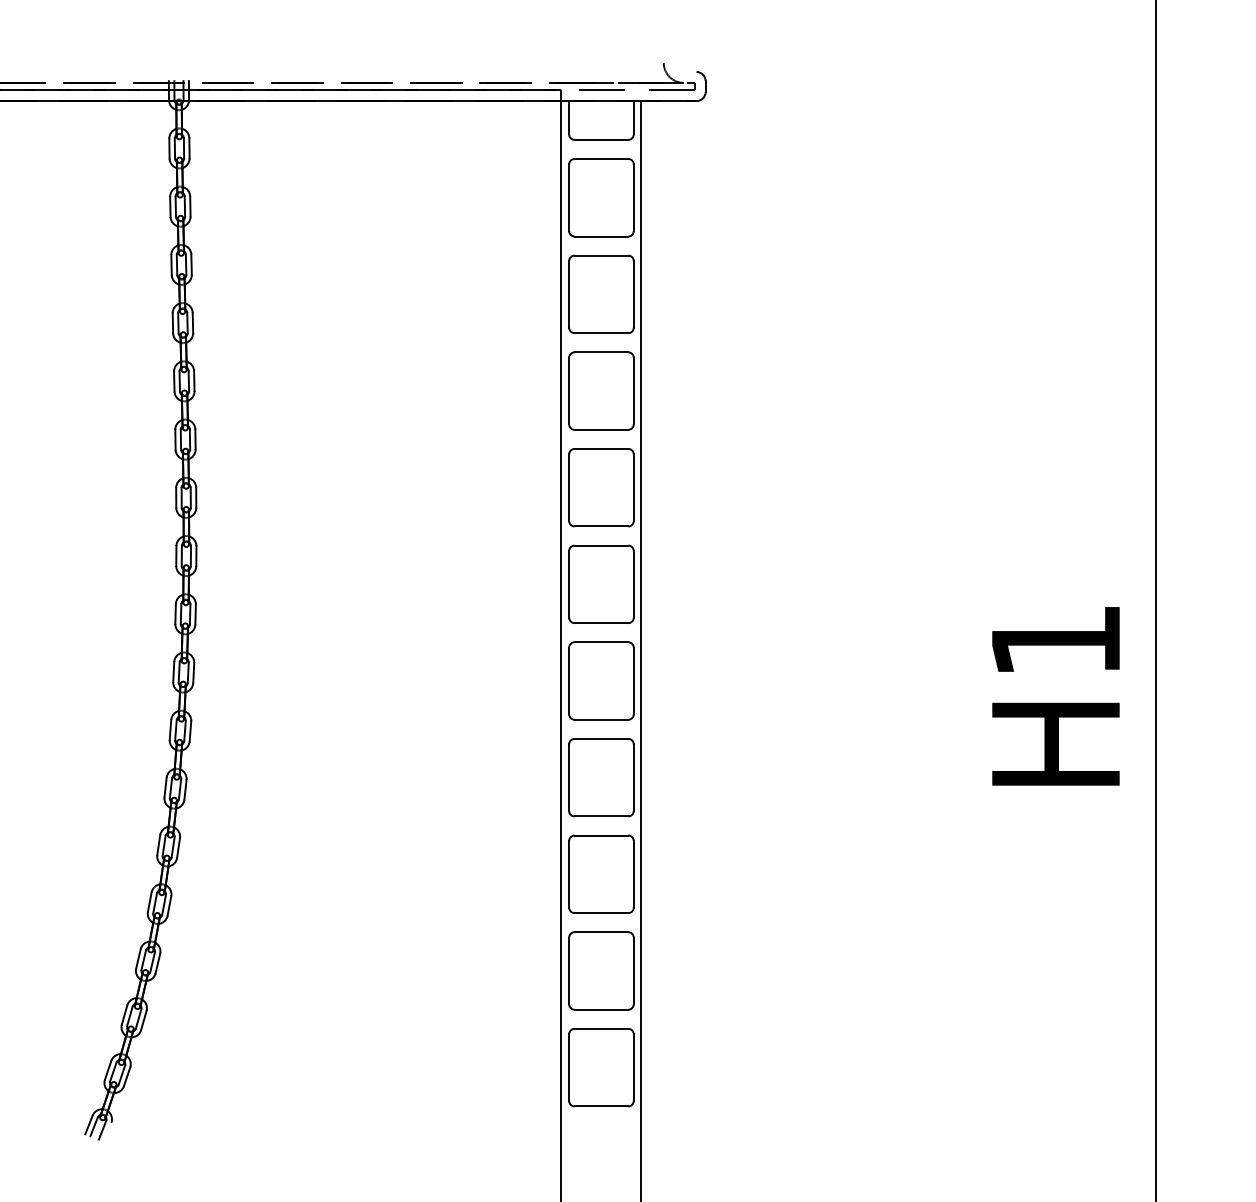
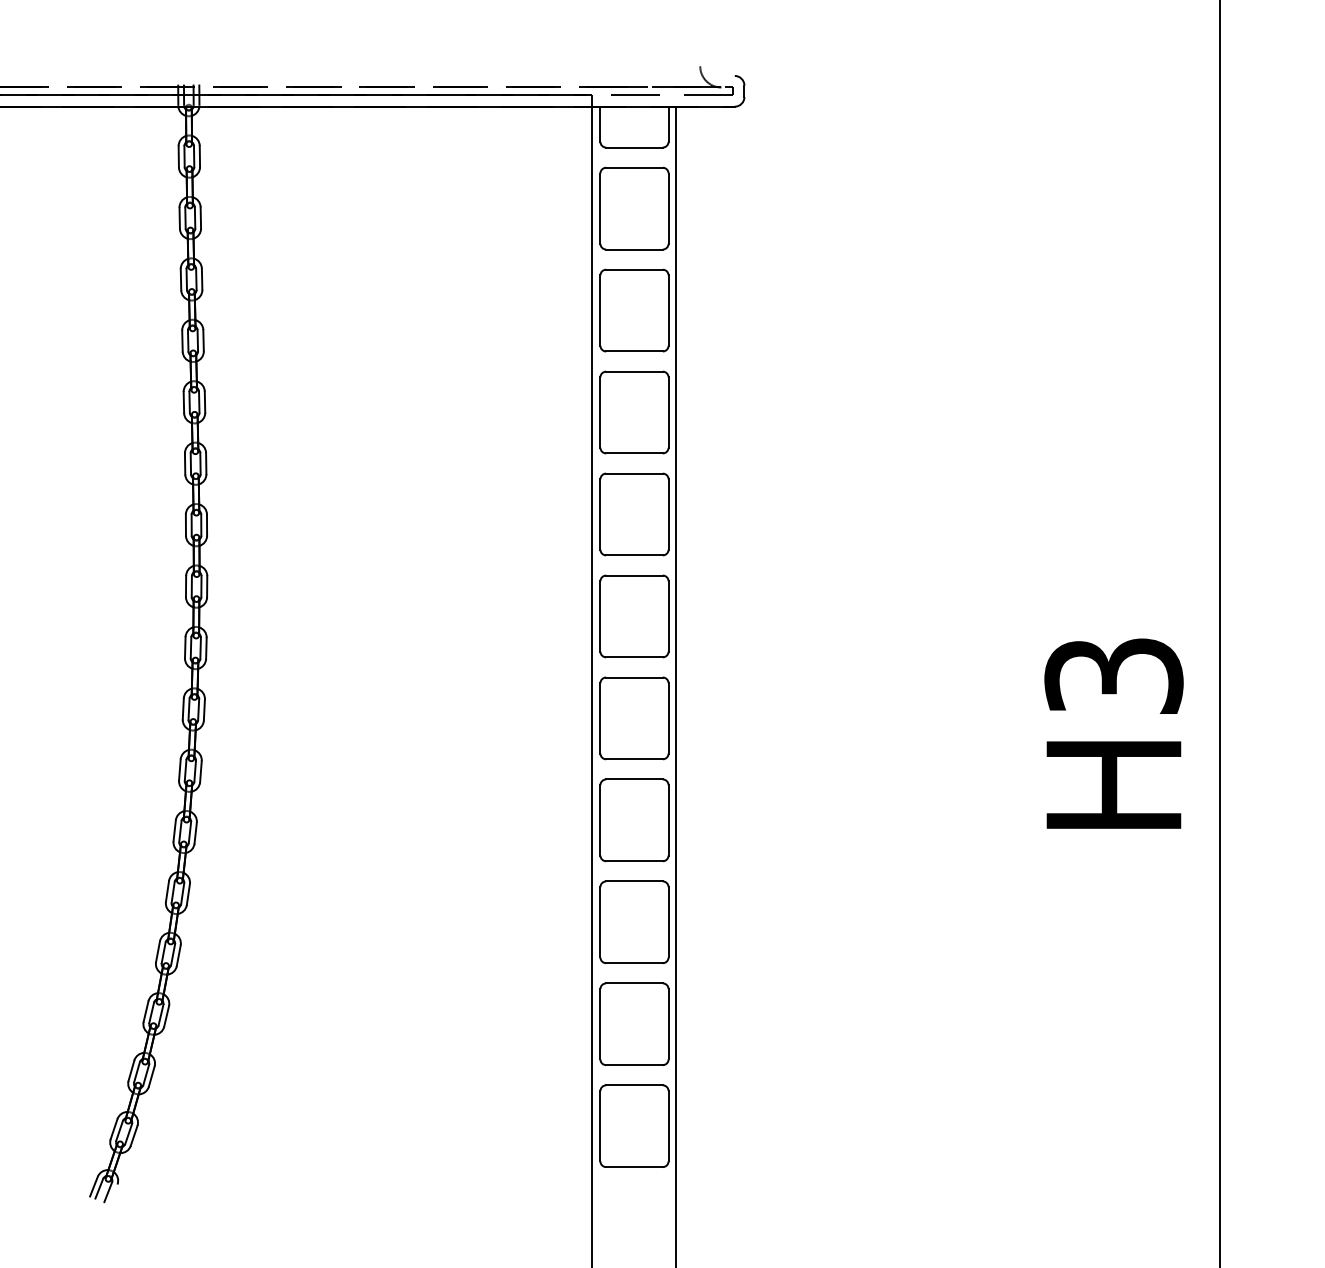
text: (1056, 640) -> (1114, 675), H1 -> H3

